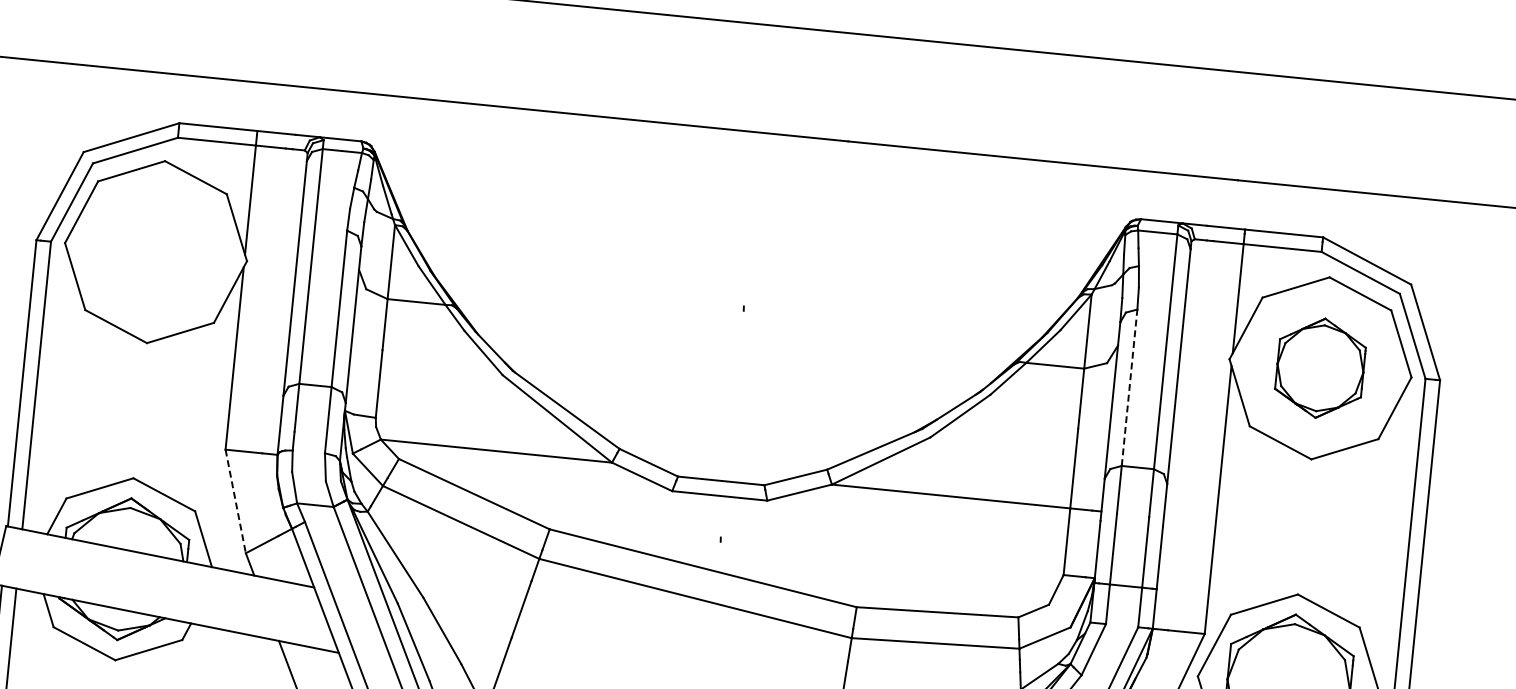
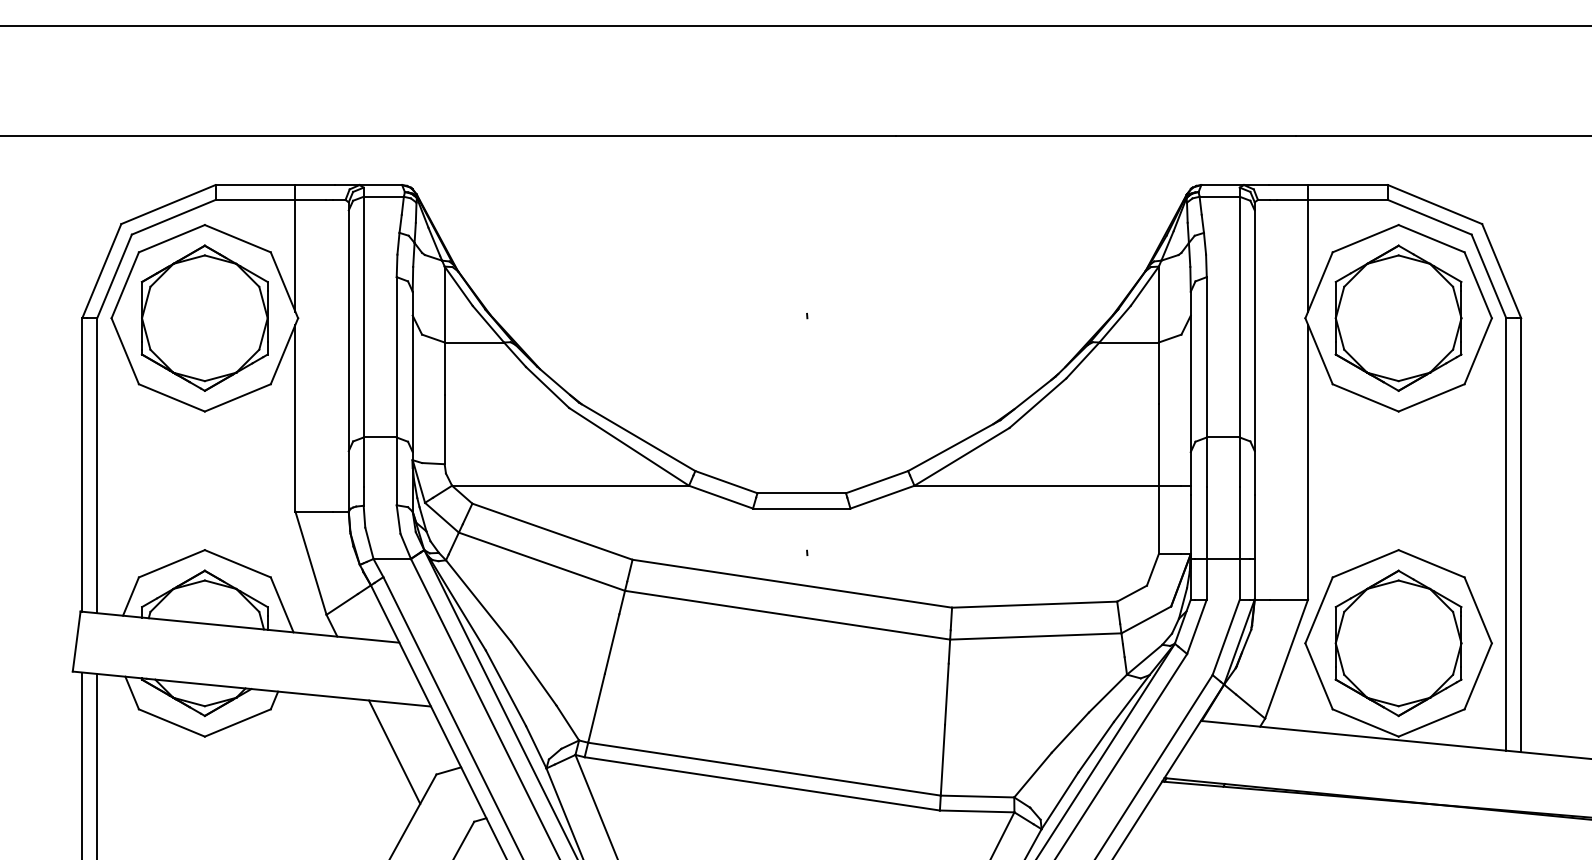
part: (155, 251) -> (204, 317), added
part: (1320, 367) -> (1398, 317), size x1.43
line: (1129, 386) -> (1206, 356), dashed -> solid
line: (236, 501) -> (311, 563), dashed -> solid

